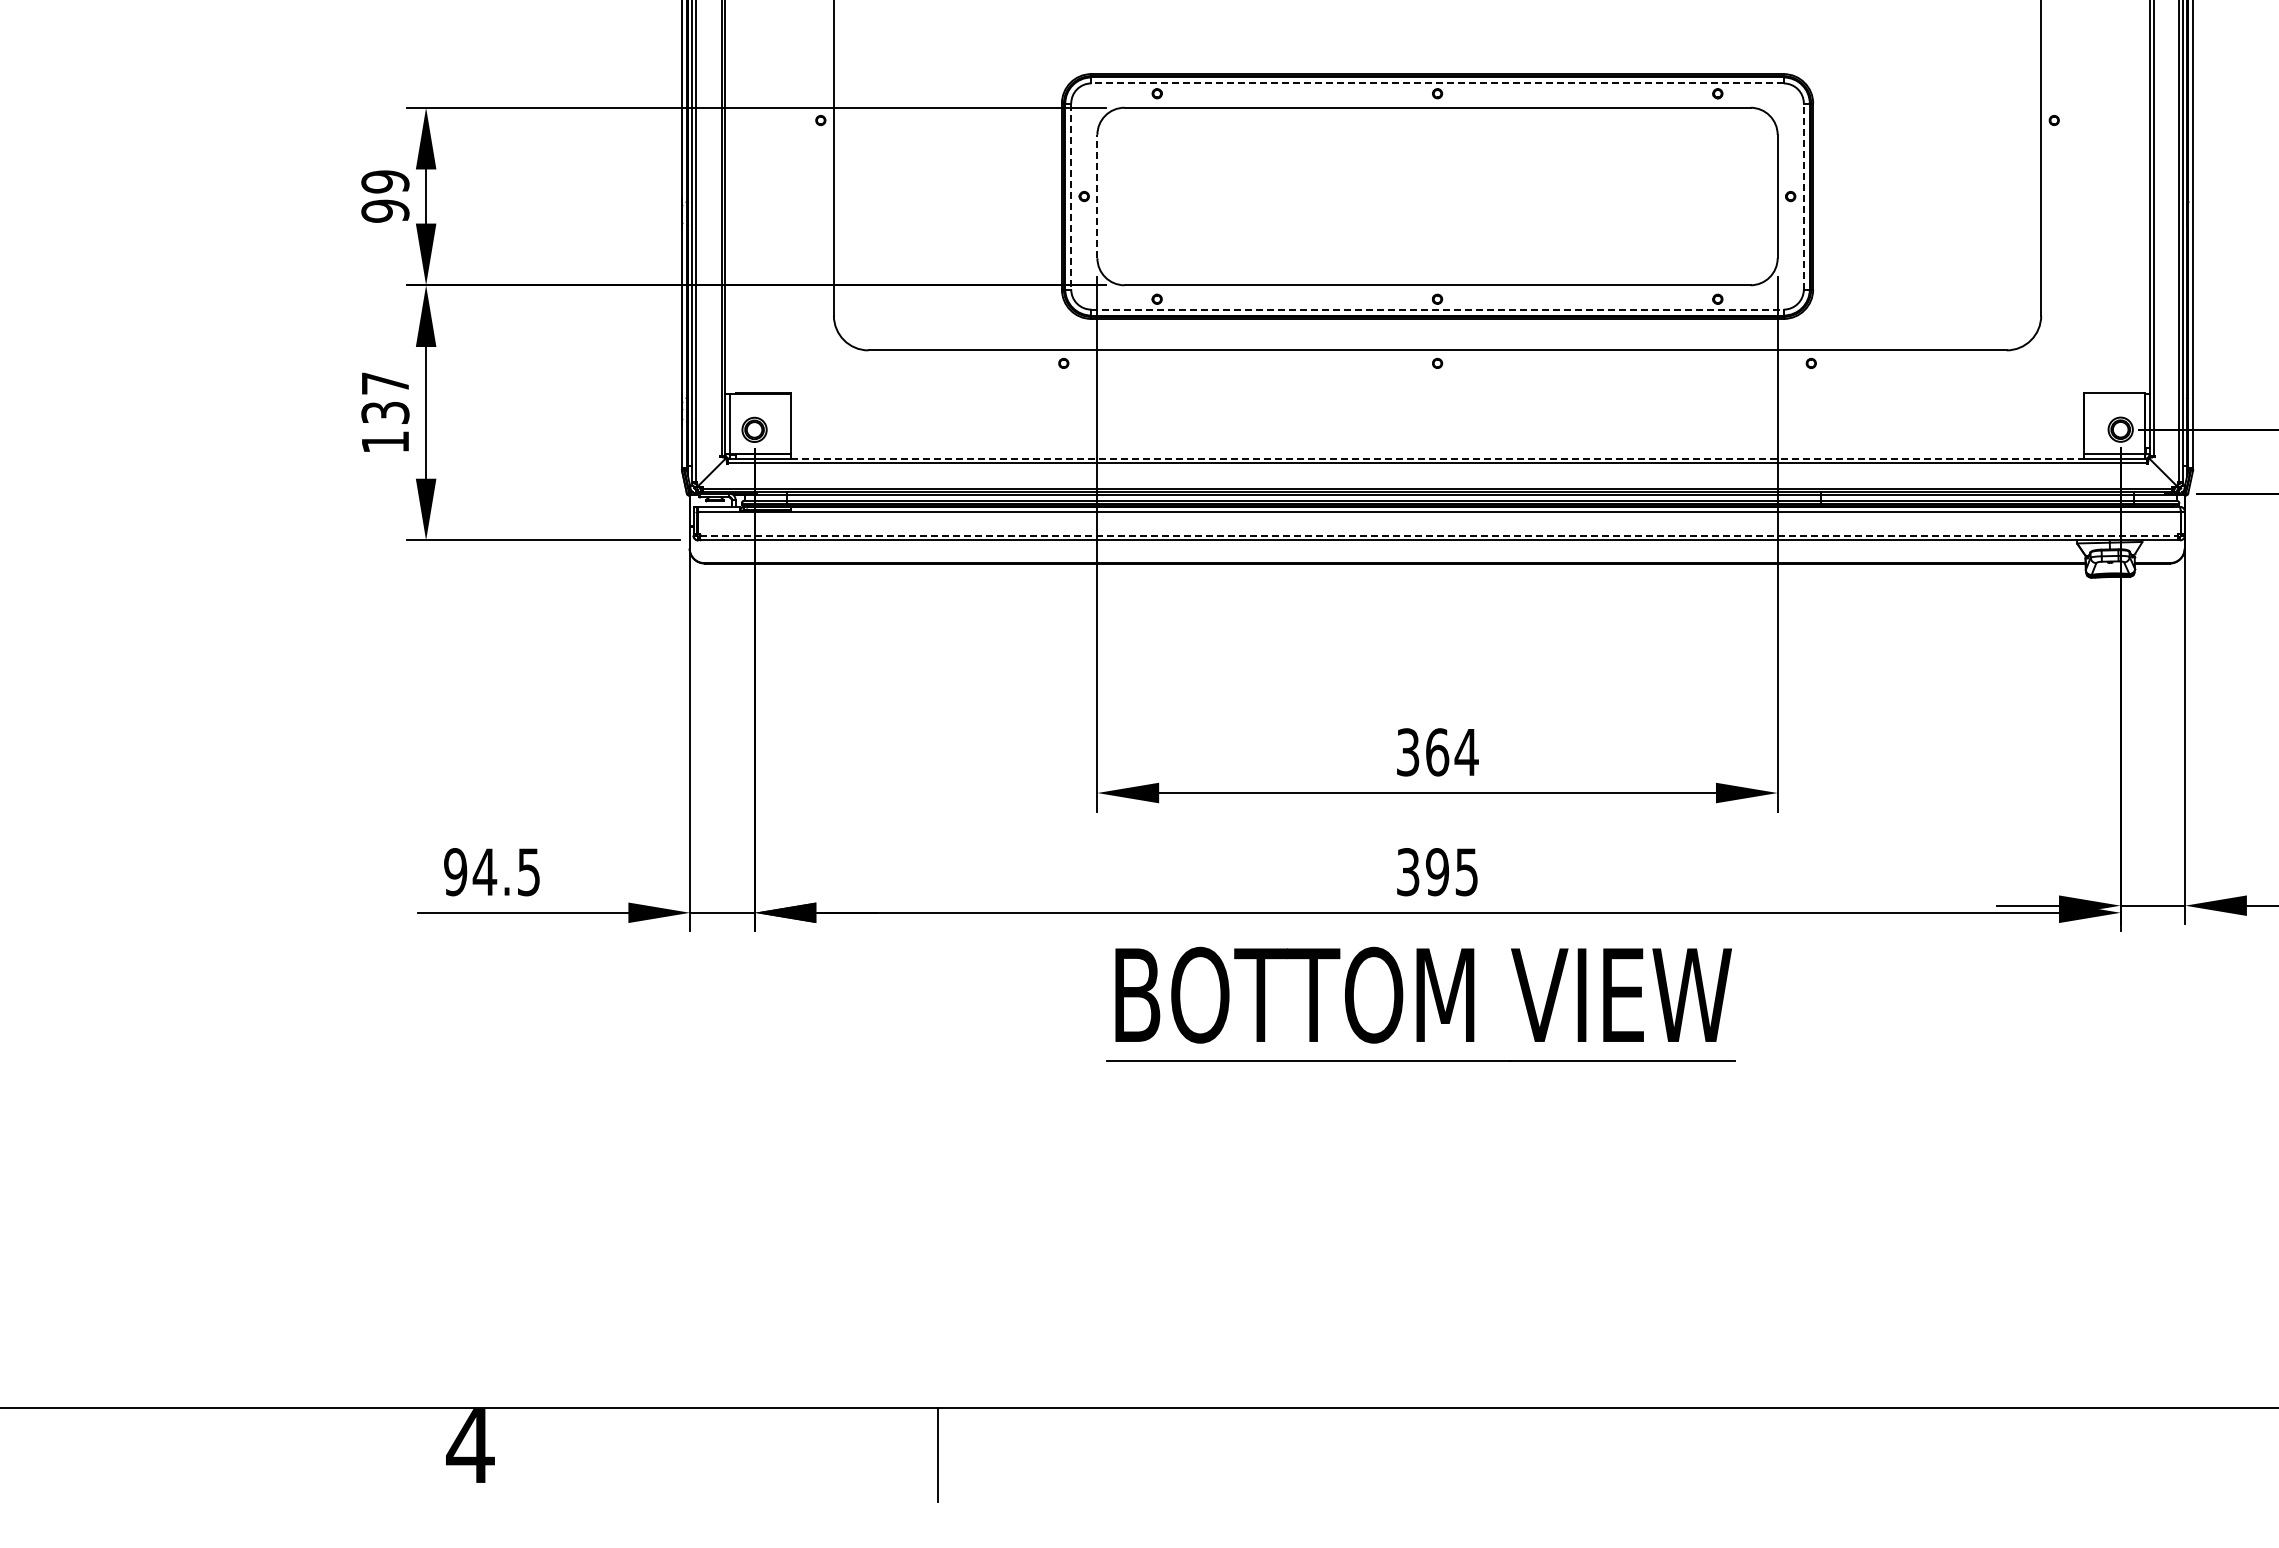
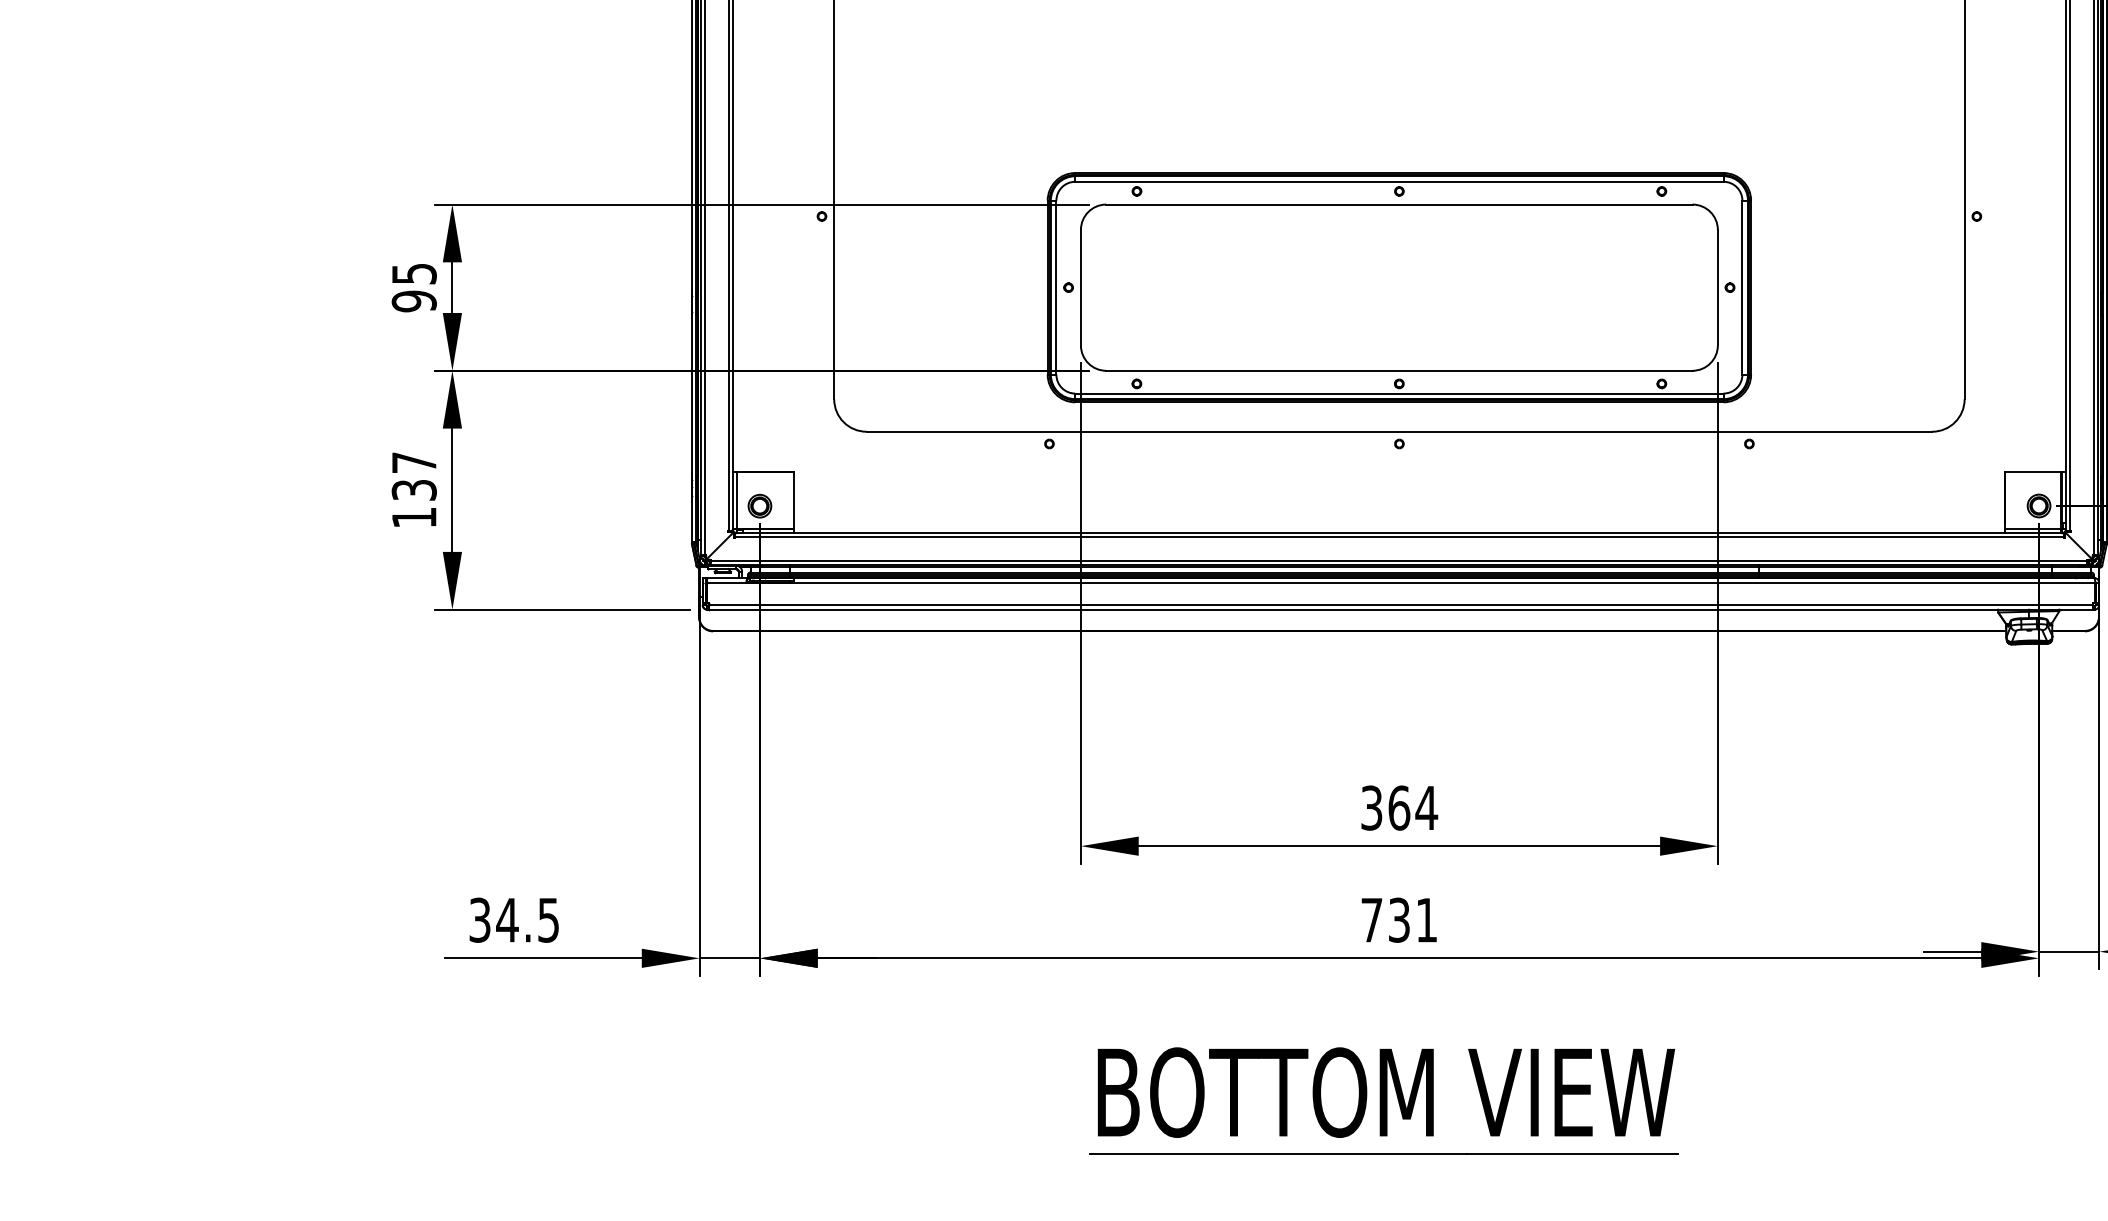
line: (1437, 83) -> (1399, 181), dashed -> solid
text: (385, 181) -> (414, 273), 99 -> 95
line: (1071, 196) -> (1056, 287), dashed -> solid
line: (1097, 196) -> (1081, 287), dashed -> solid
line: (1803, 196) -> (1742, 287), dashed -> solid
line: (1438, 309) -> (1400, 393), dashed -> solid
line: (1437, 458) -> (1399, 532), dashed -> solid
line: (1439, 535) -> (1401, 605), dashed -> solid
text: (455, 872) -> (479, 920), 94.5 -> 34.5
text: (1437, 872) -> (1399, 920), 395 -> 731
part: (1420, 1003) -> (1383, 1100), moved

